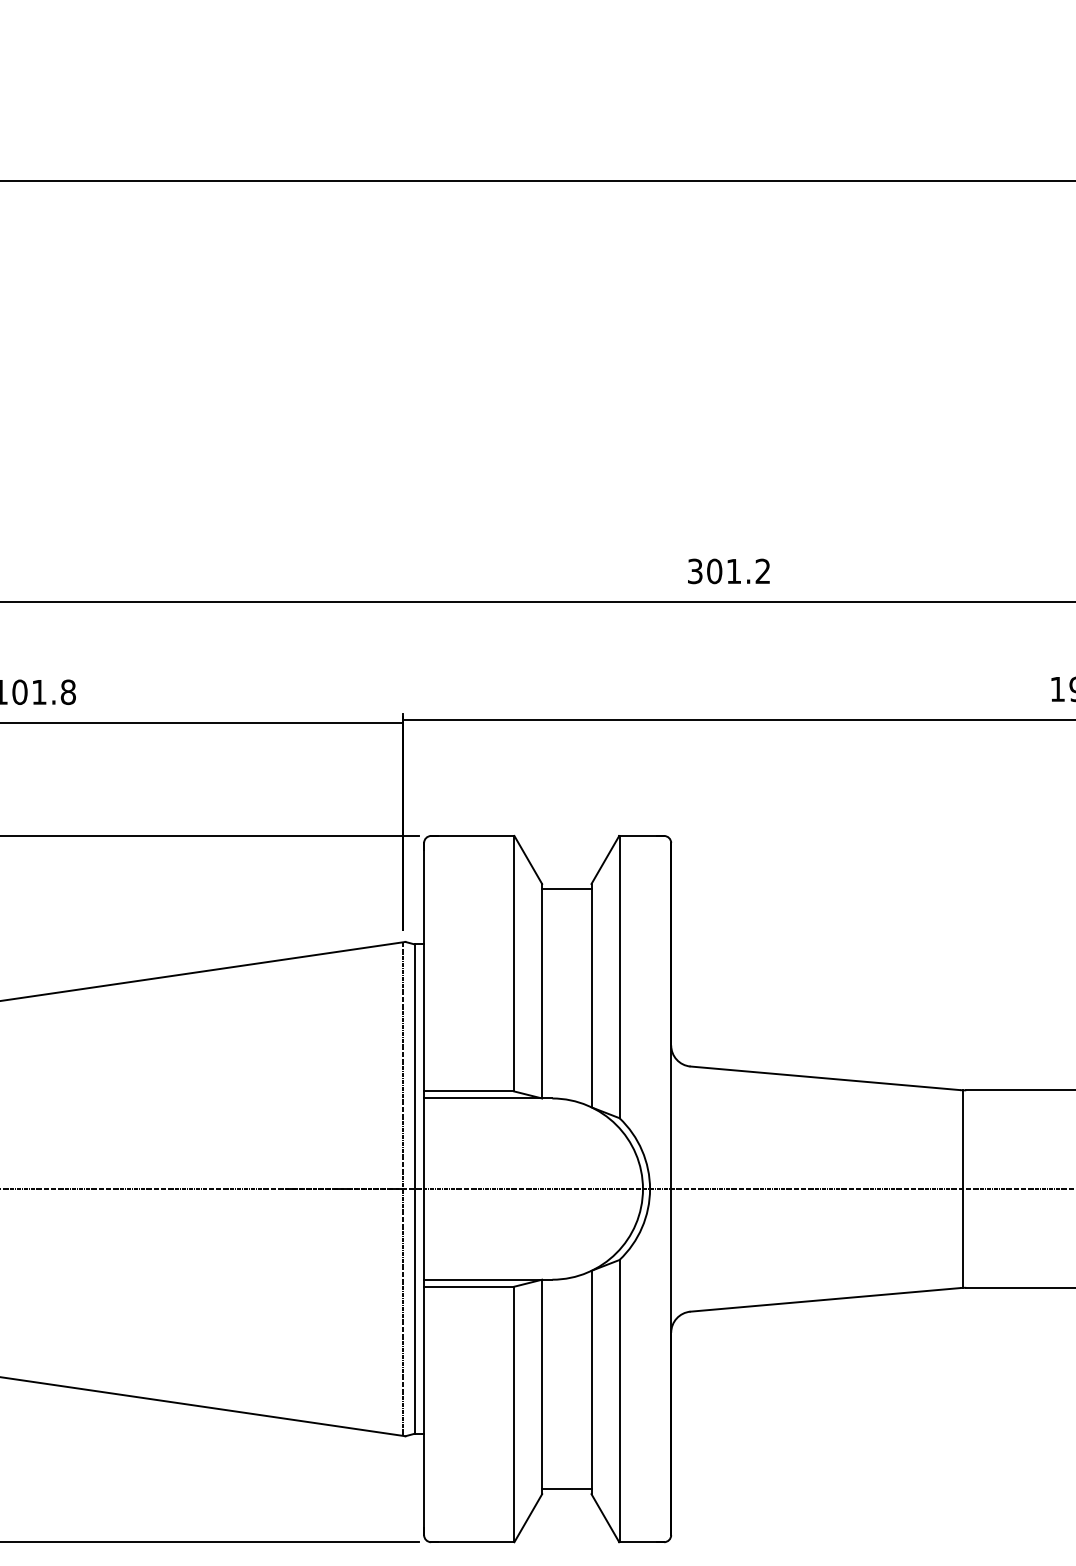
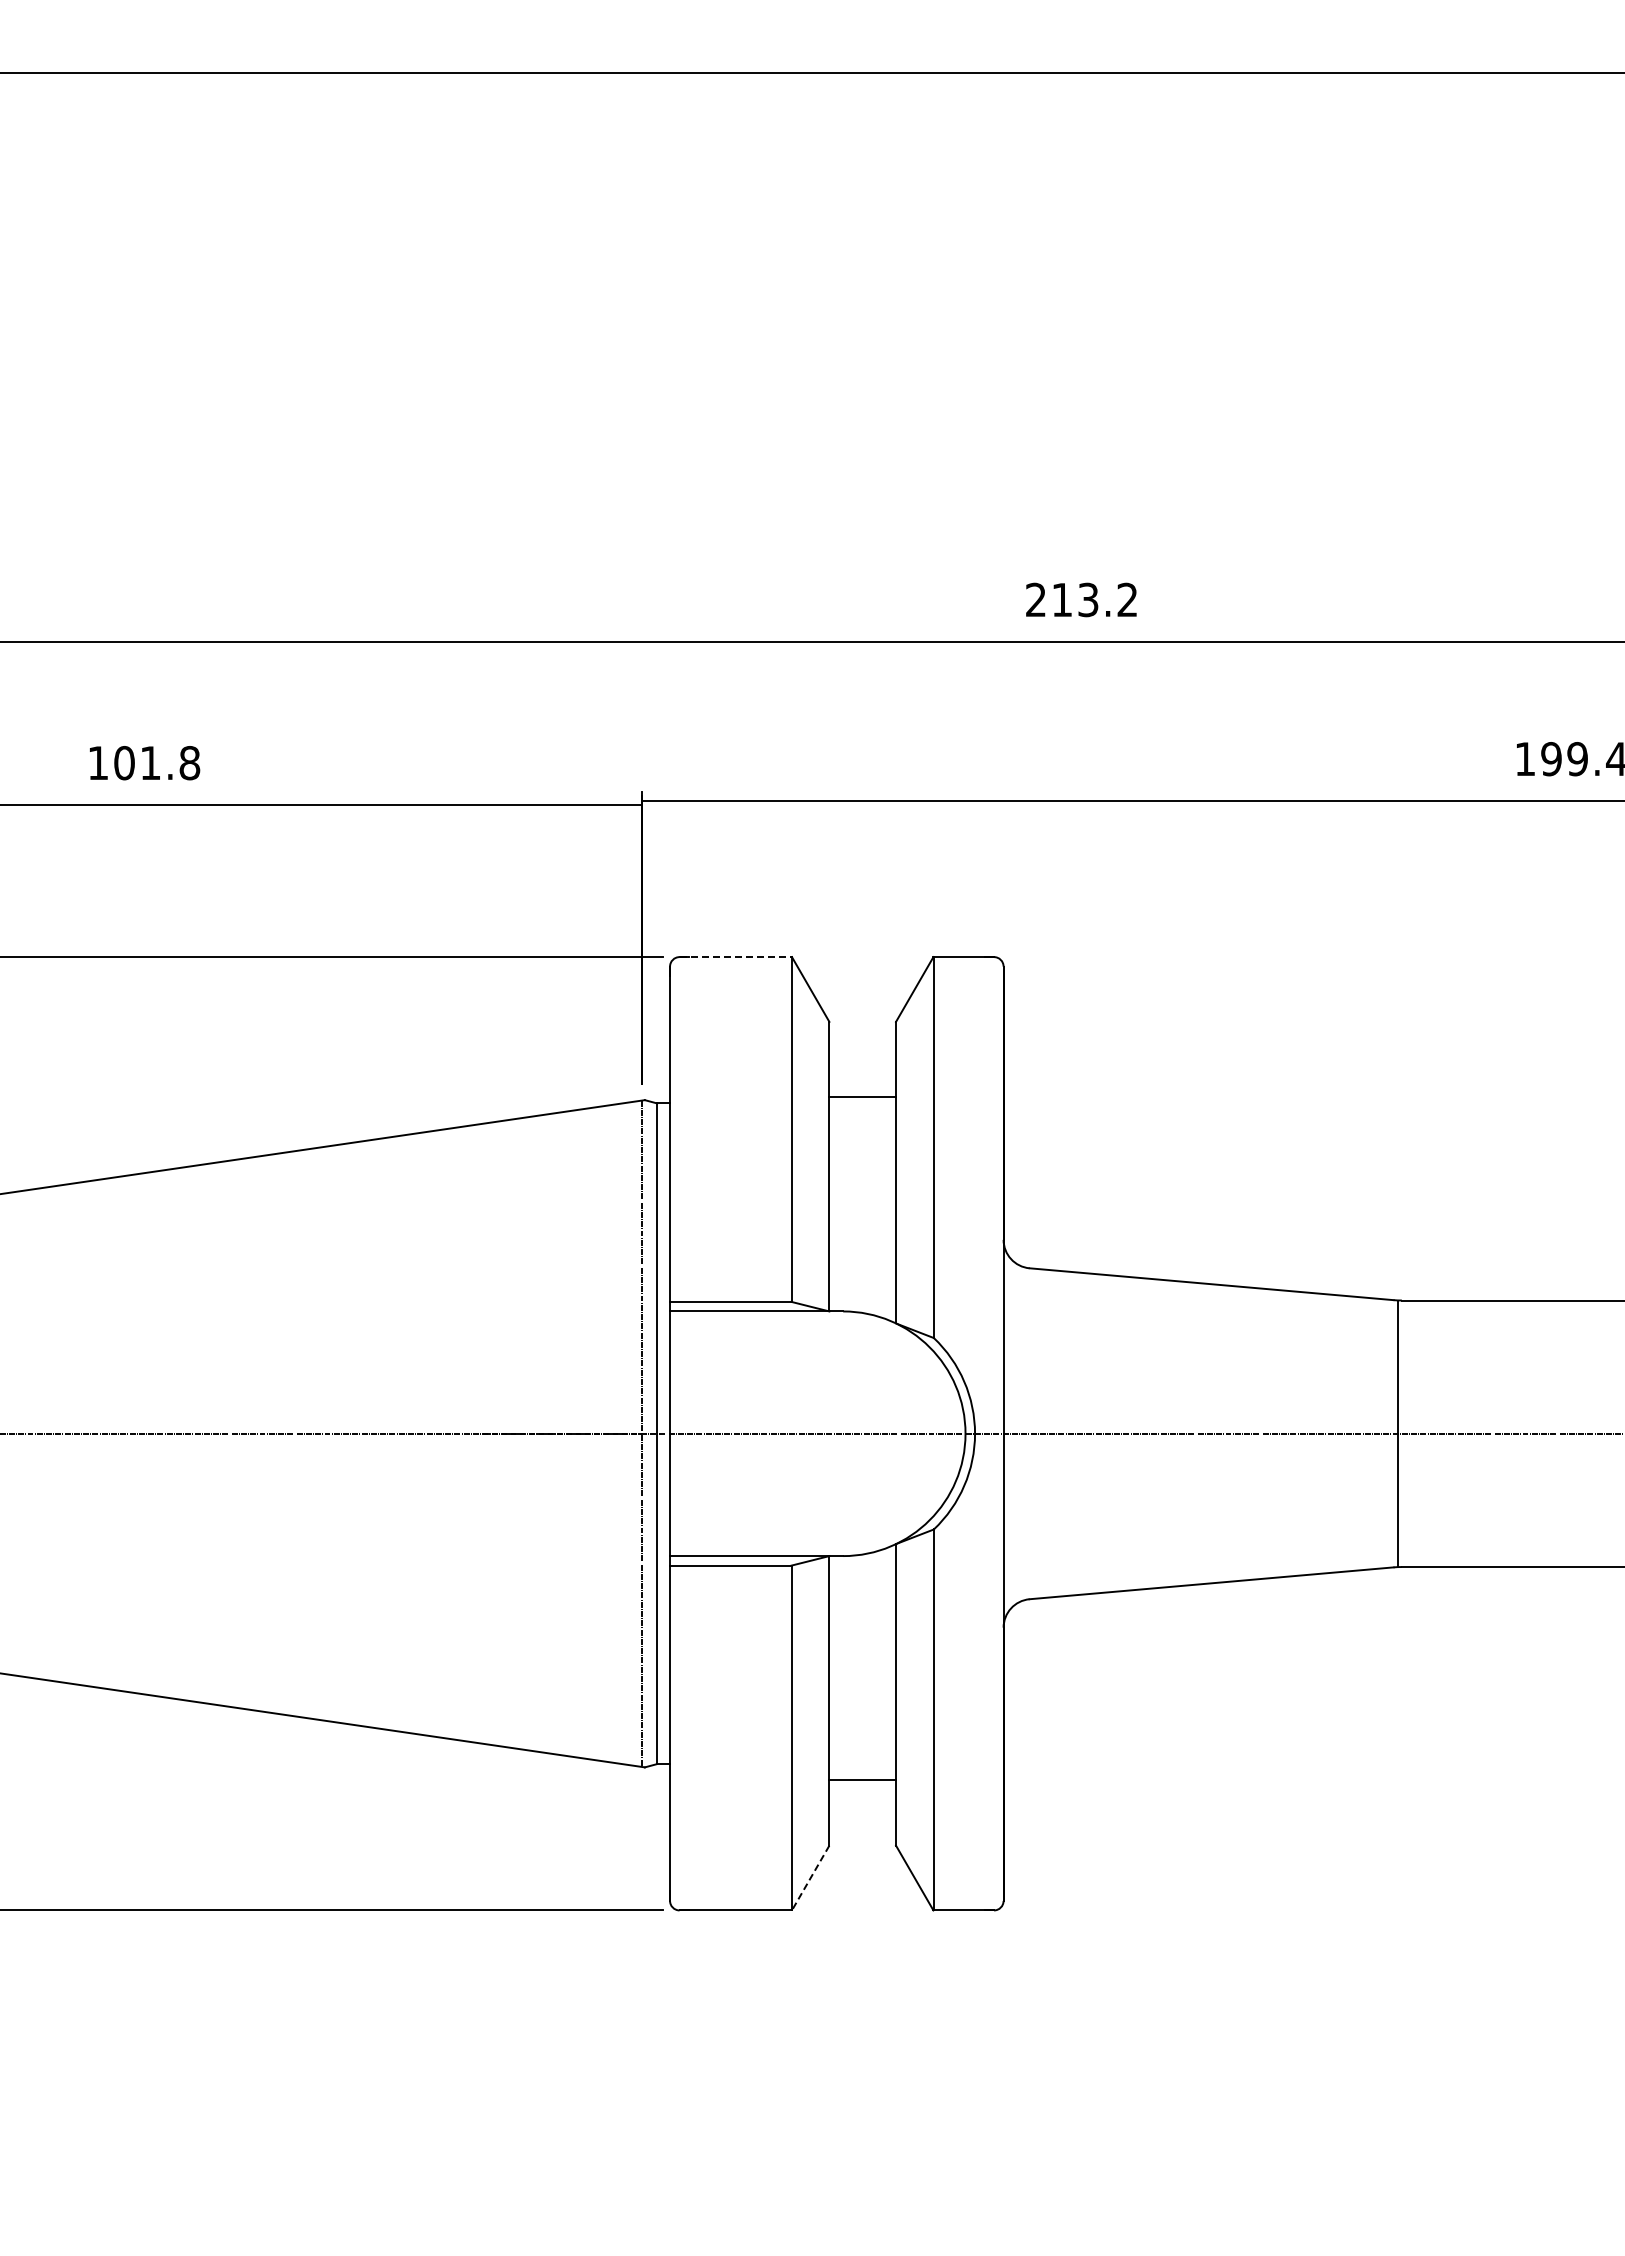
text: (714, 571) -> (1062, 599), 301.2 -> 213.2
line: (473, 836) -> (736, 957), solid -> dashed
line: (566, 889) -> (862, 1097), moved
line: (566, 1488) -> (862, 1780), moved
line: (528, 1518) -> (810, 1878), solid -> dashed

